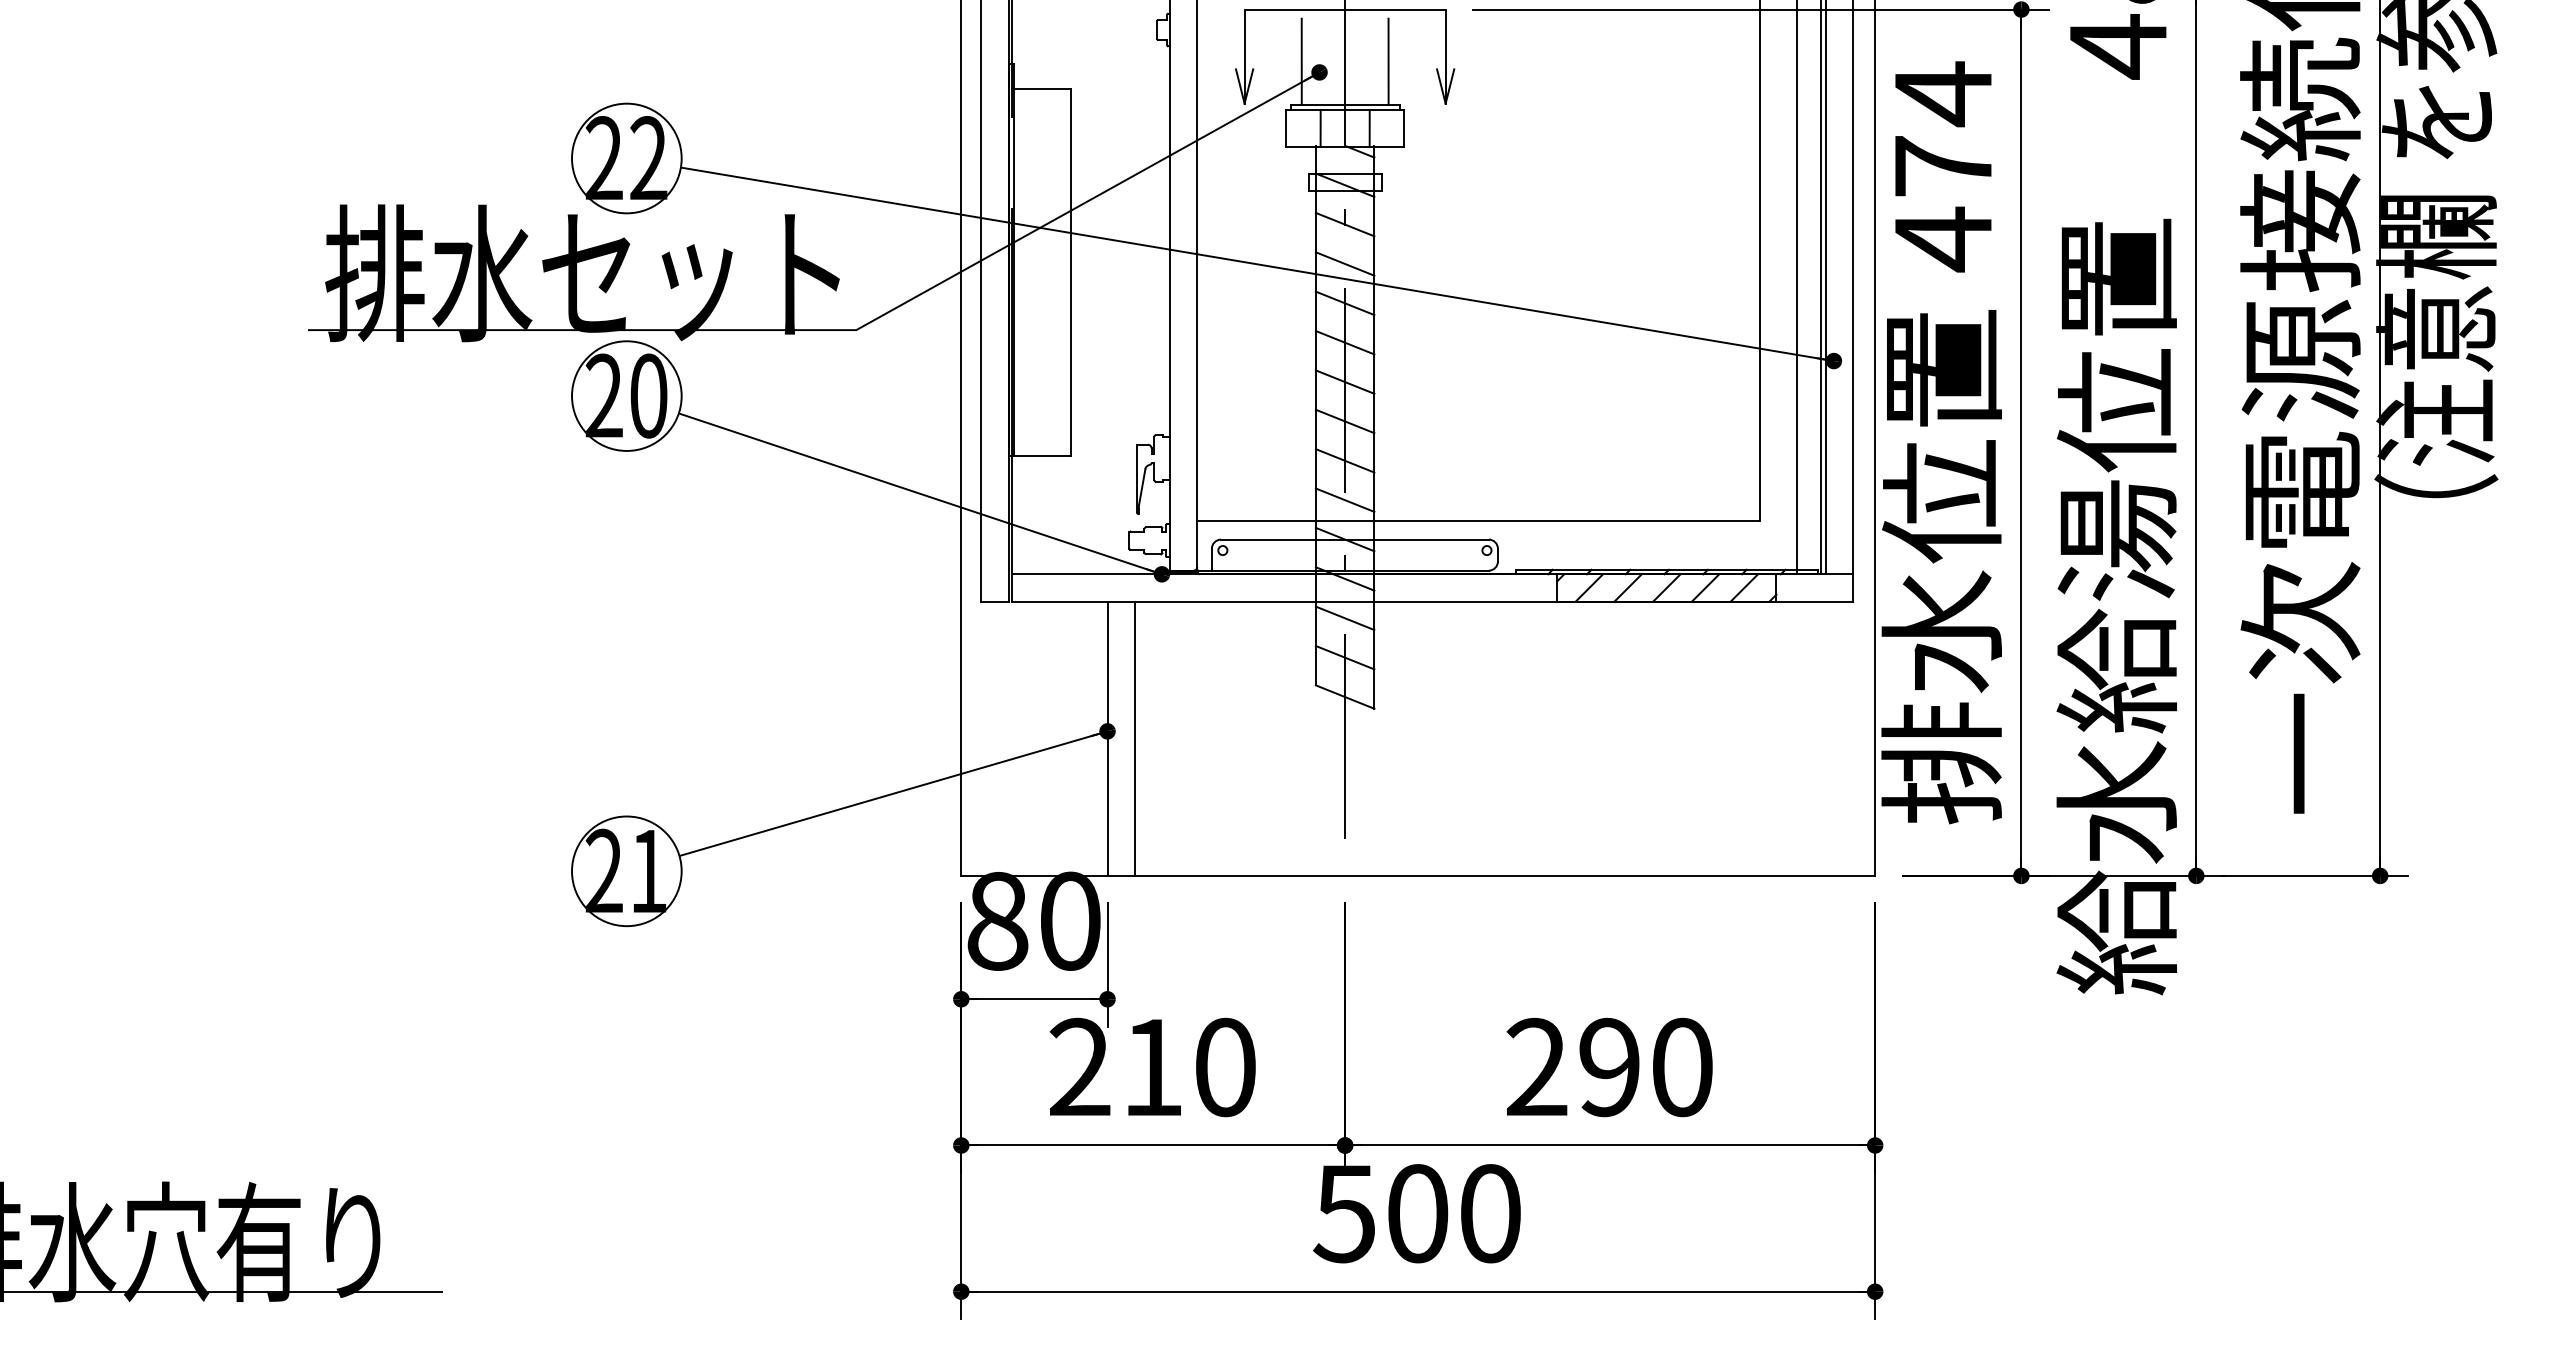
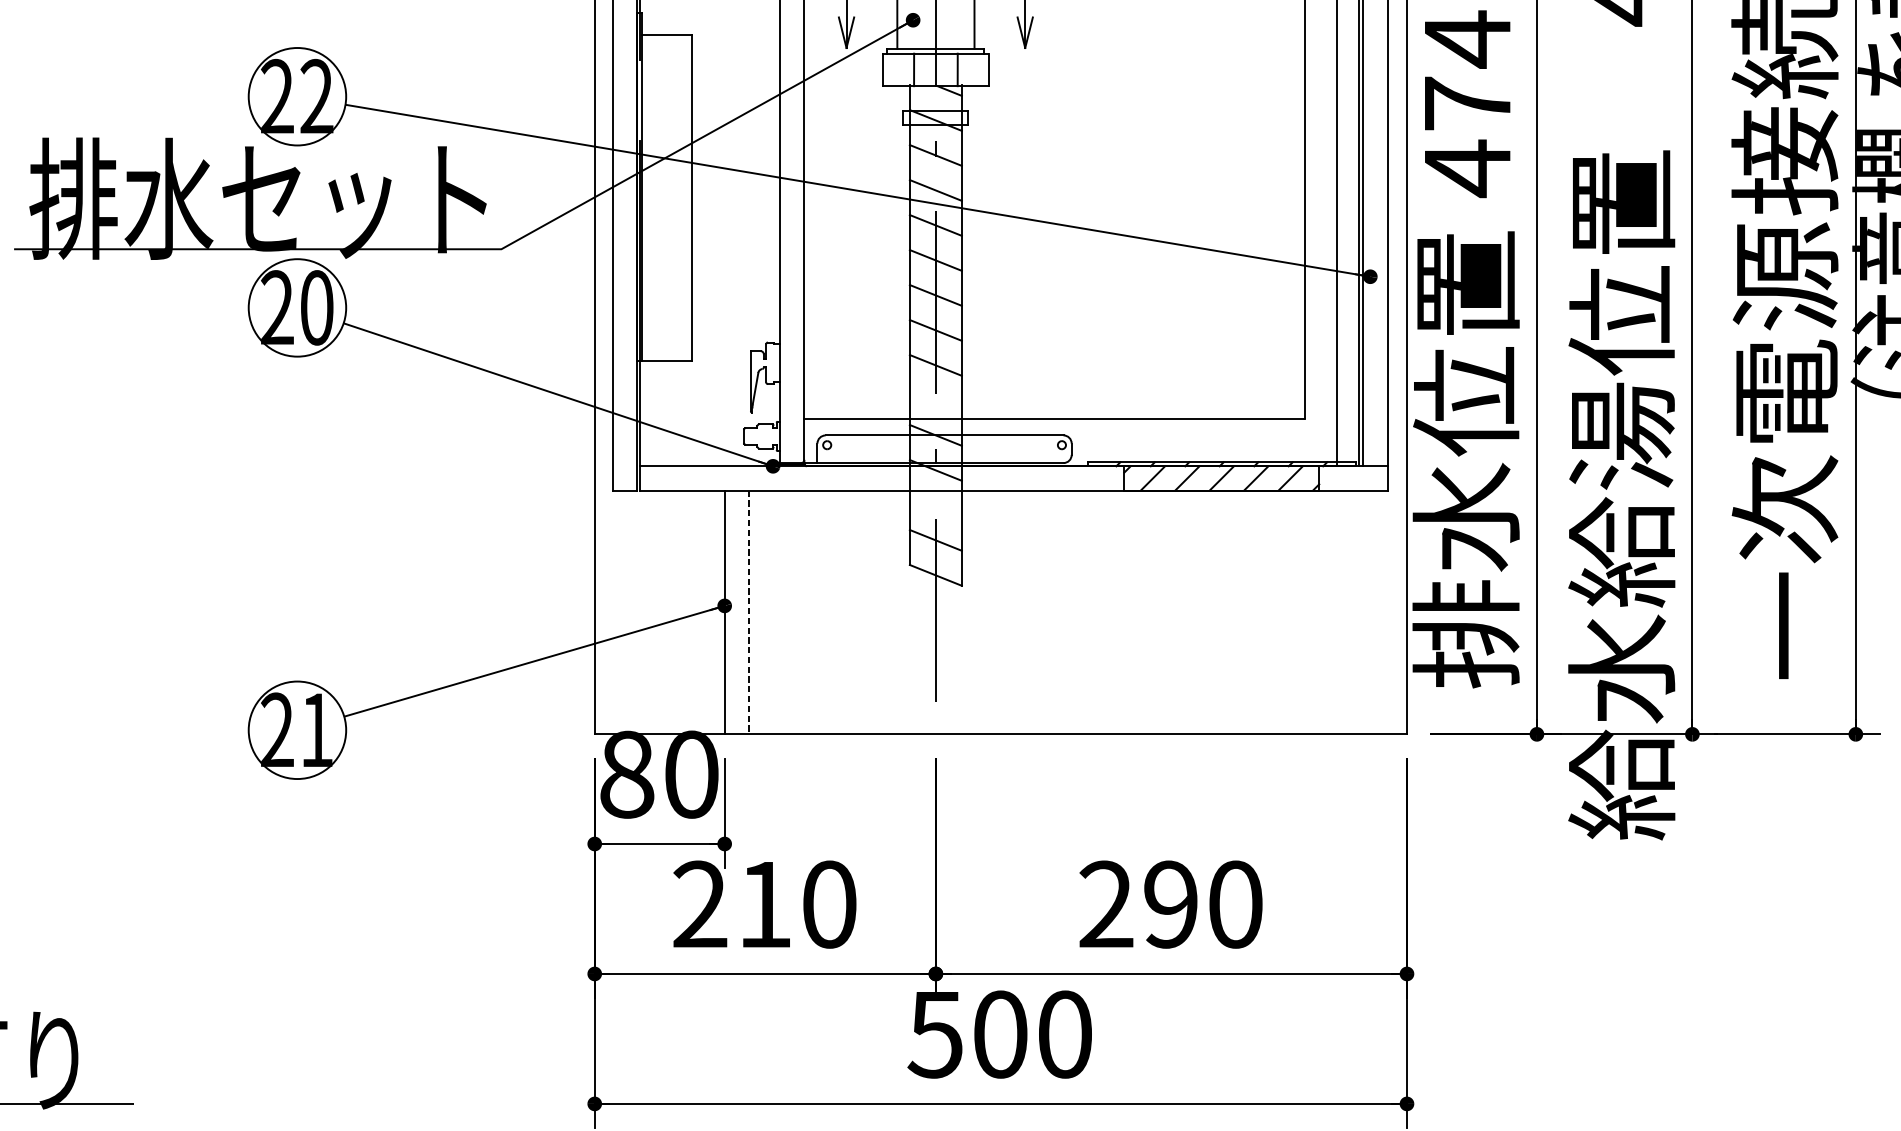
line: (1344, 499) -> (935, 399), removed
line: (1344, 618) -> (935, 505), removed
line: (1134, 739) -> (748, 613), solid -> dashed

